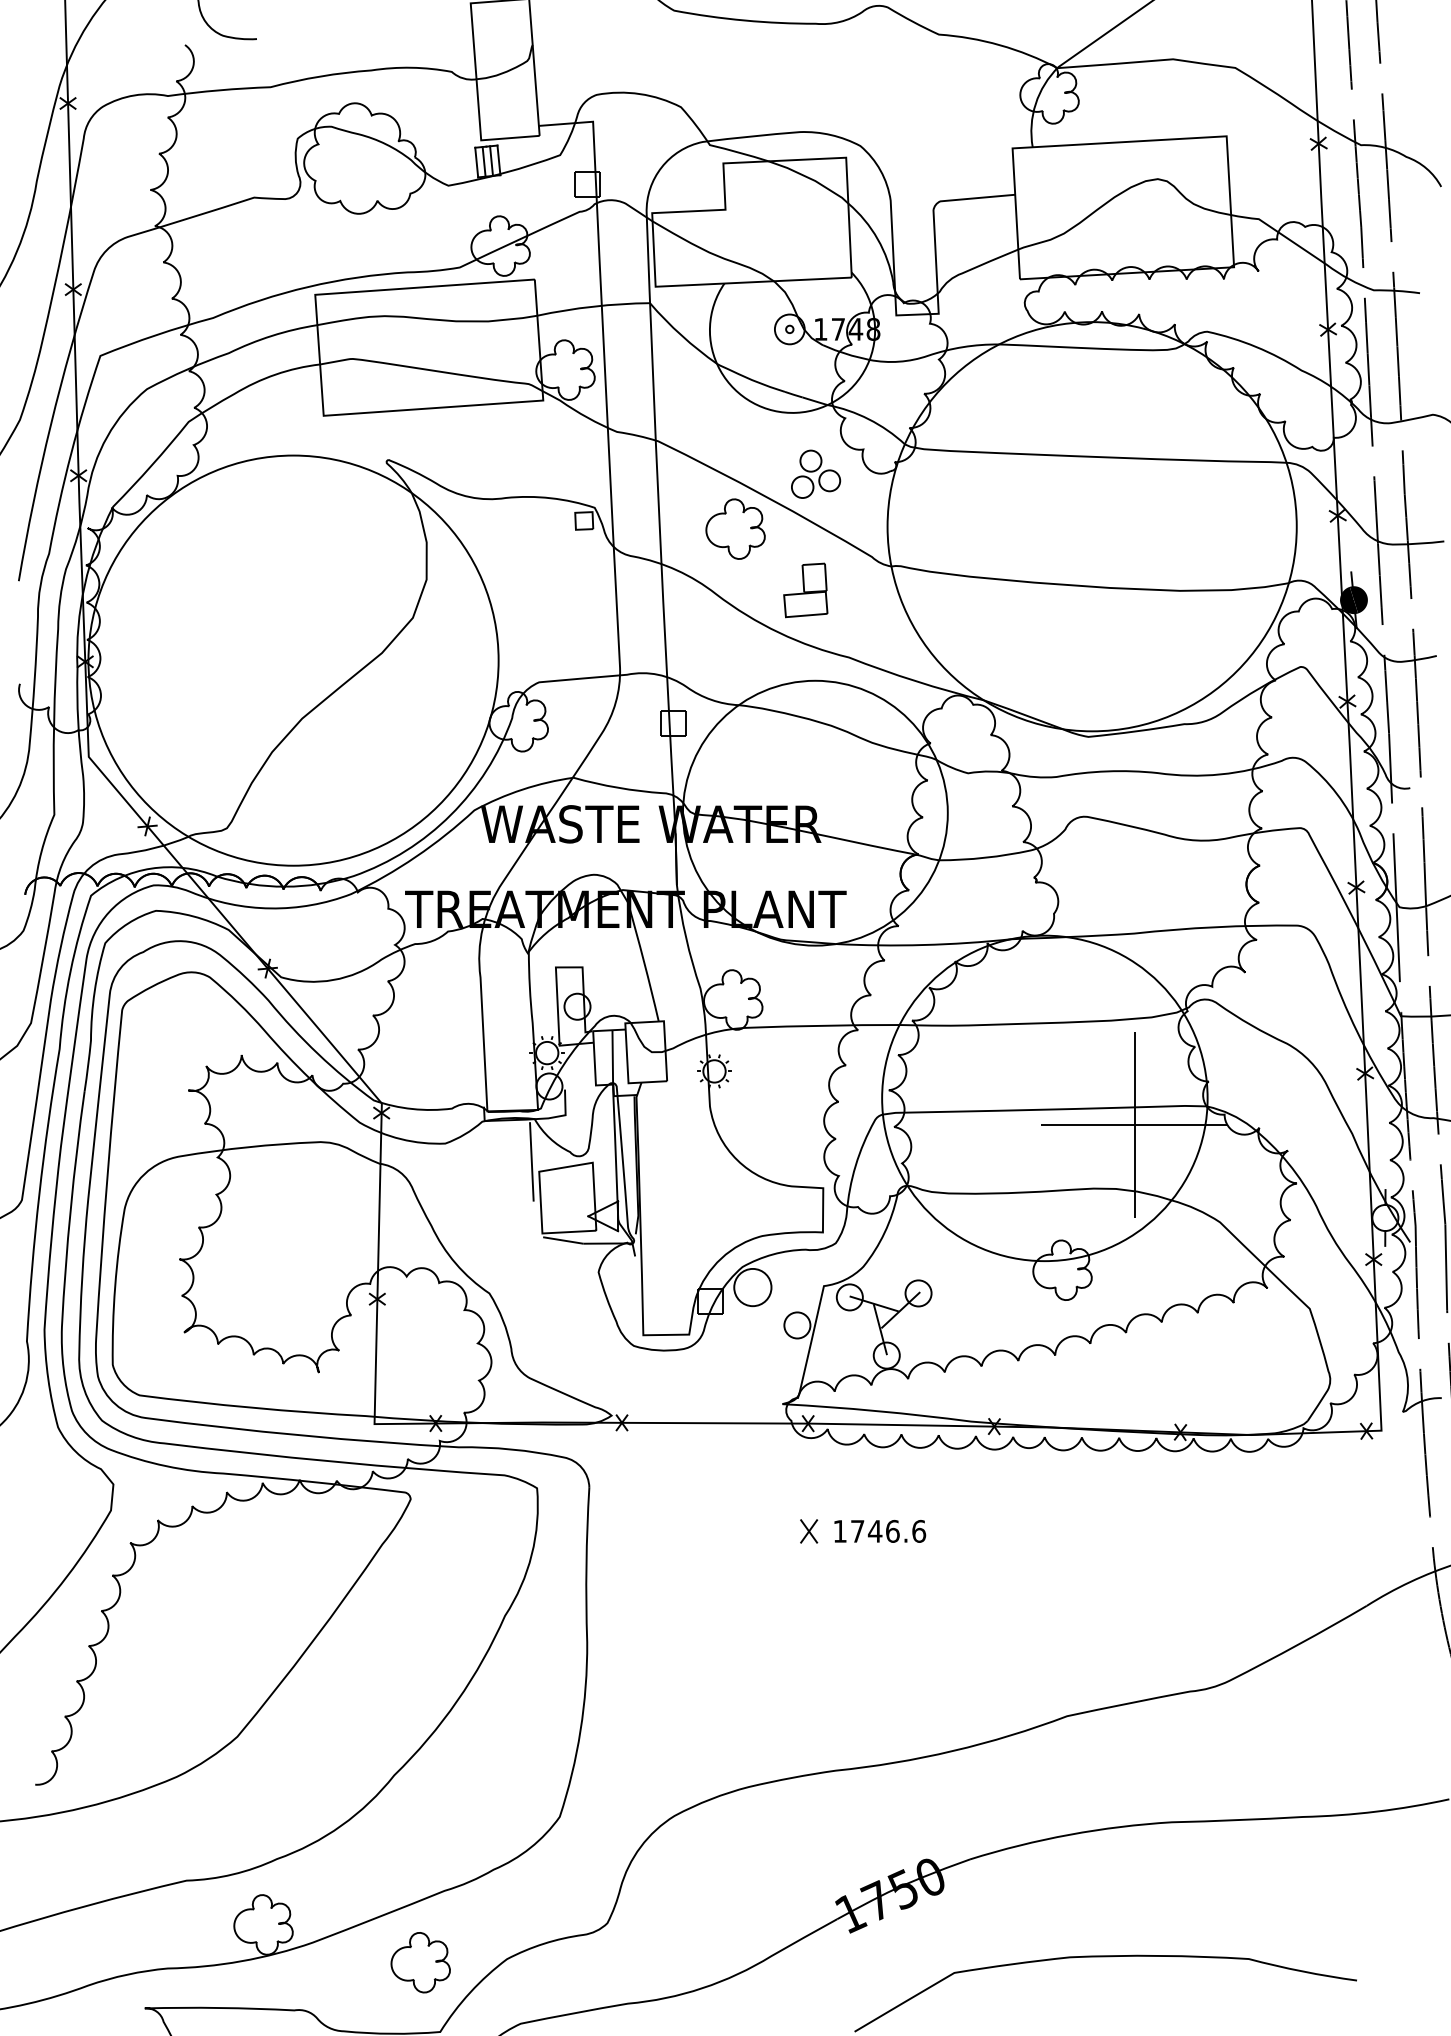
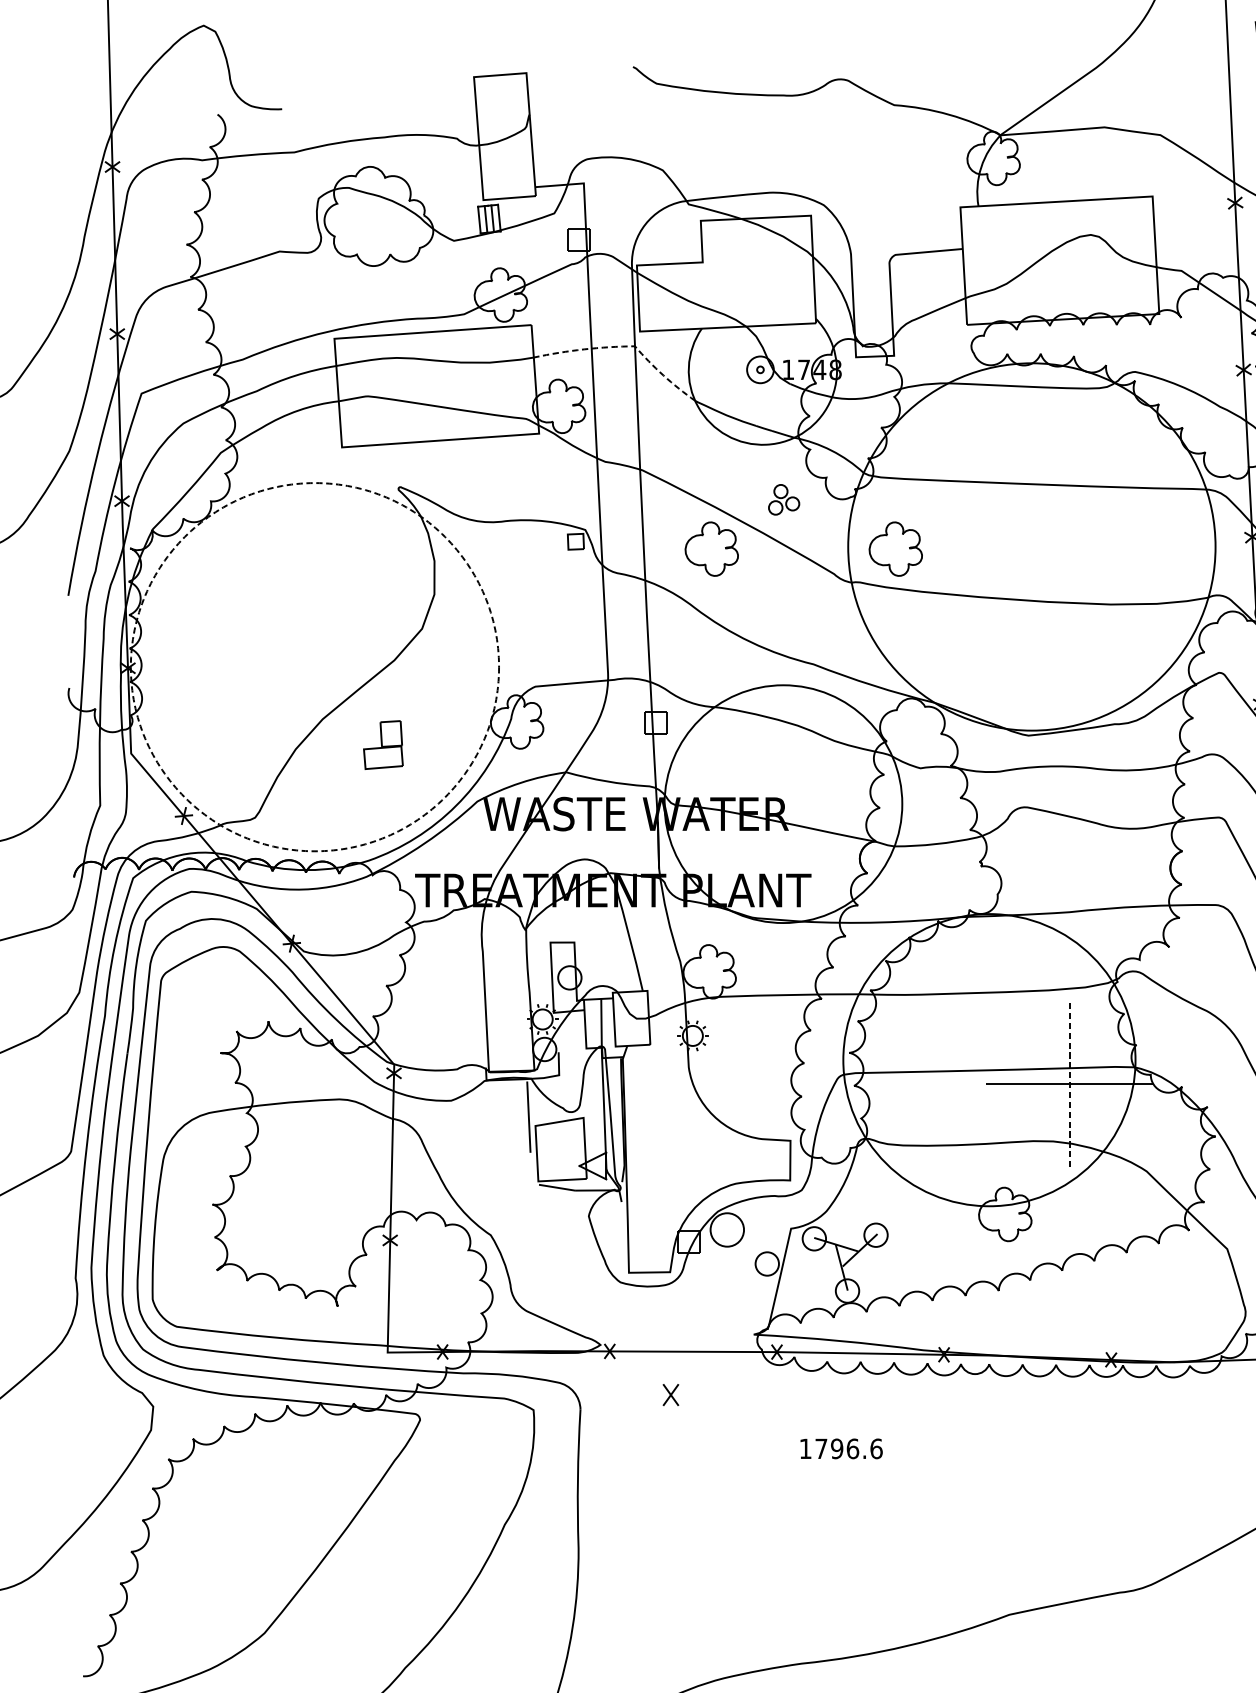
line: (638, 303) -> (624, 346), solid -> dashed
part: (816, 473) -> (784, 499), size x0.7
part: (940, 528) -> (895, 548), added
part: (805, 590) -> (383, 745), moved
circle: (293, 660) -> (314, 667), solid -> dashed
line: (1134, 1124) -> (1069, 1083), solid -> dashed
part: (809, 1531) -> (671, 1395), moved
text: (874, 1531) -> (836, 1448), 1746.6 -> 1796.6

